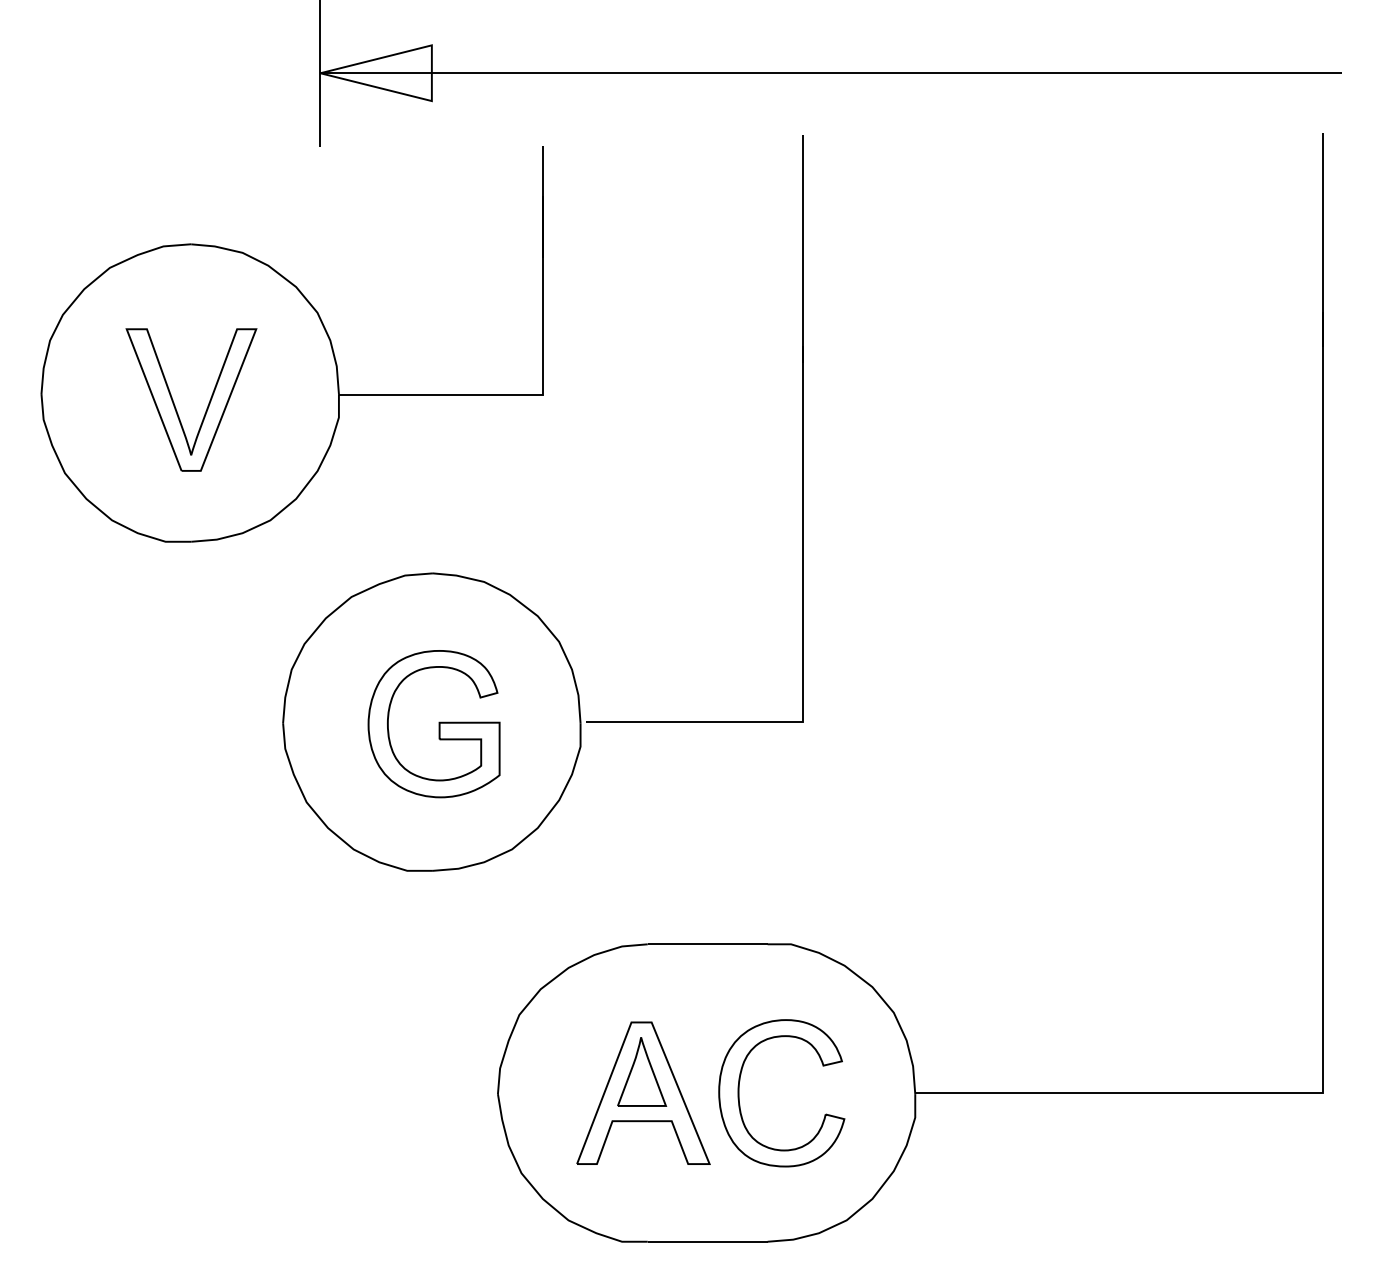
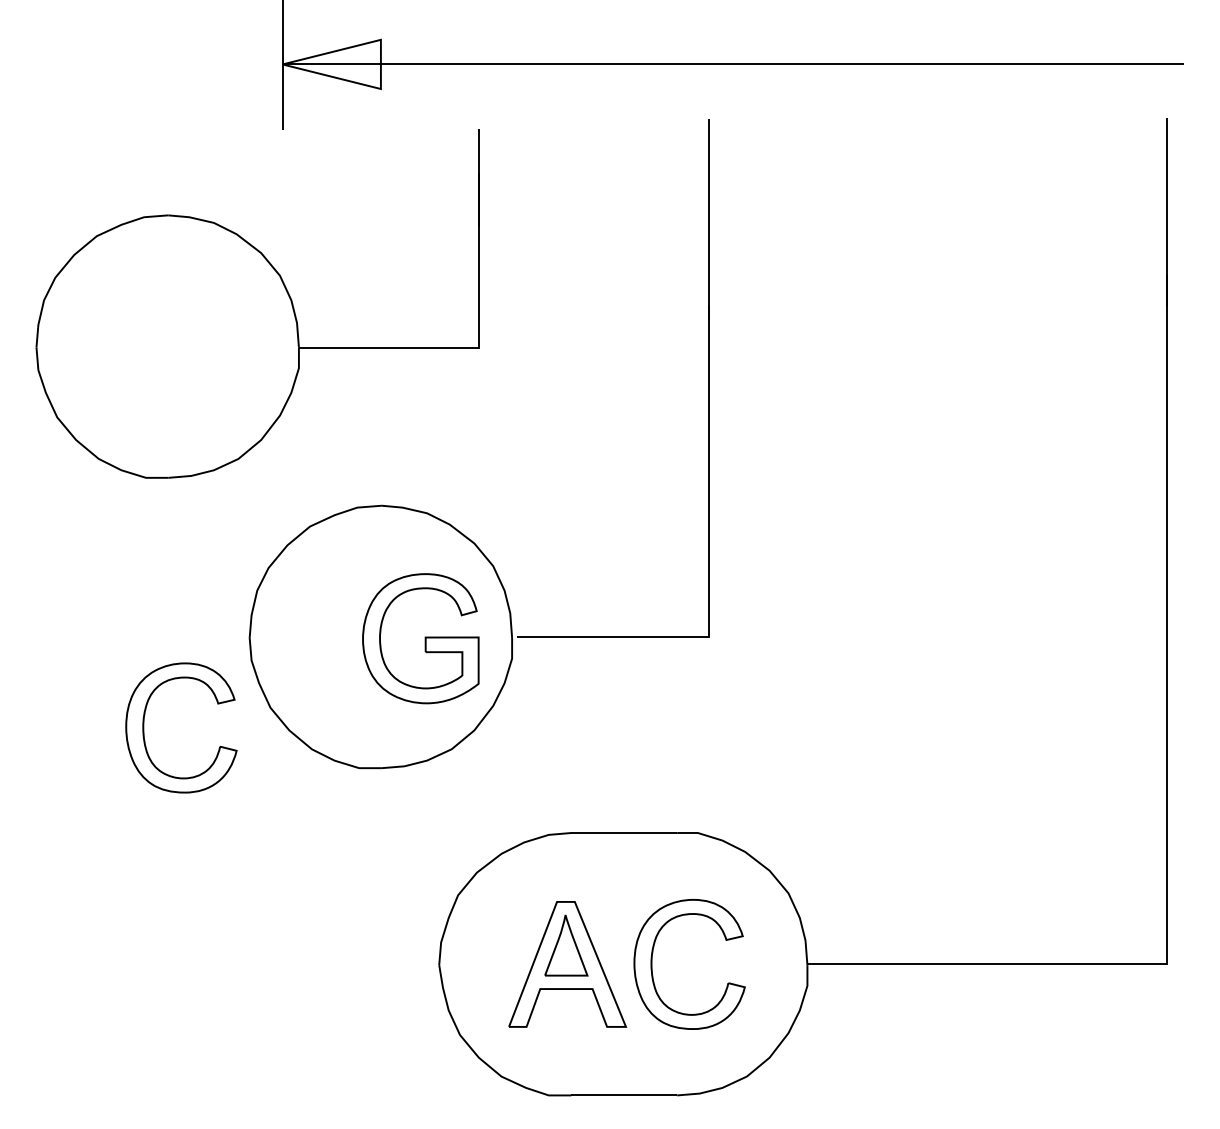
part: (175, 405) -> (154, 357), removed
part: (433, 724) -> (420, 639), moved
part: (163, 825) -> (144, 728), added

